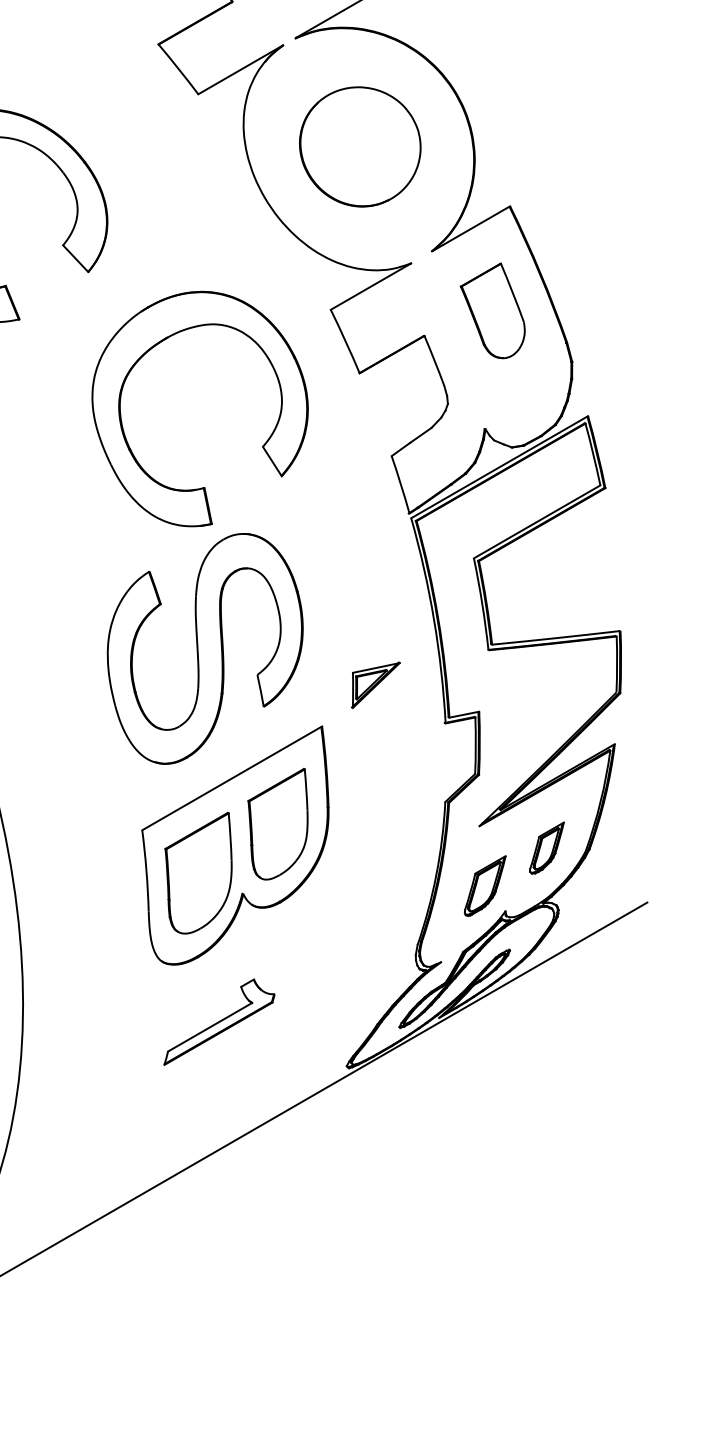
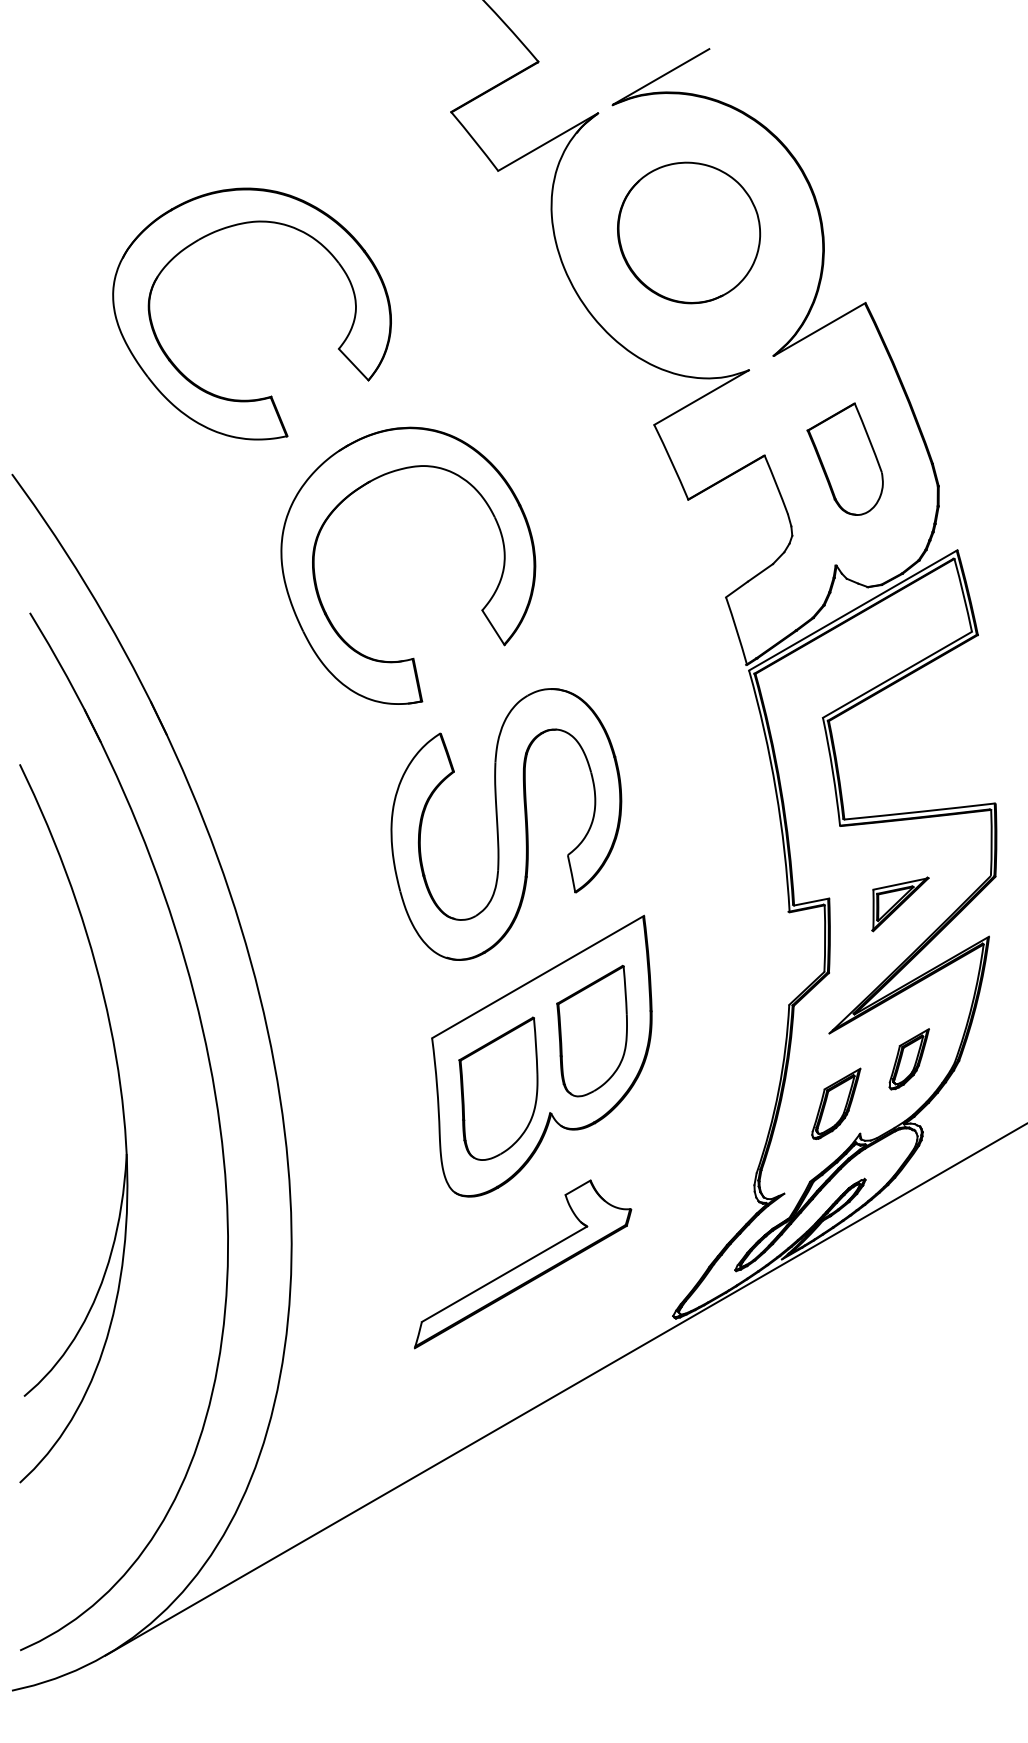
part: (492, 310) -> (844, 458), moved
part: (262, 446) -> (481, 609), moved
part: (375, 685) -> (900, 904), moved
part: (219, 1022) -> (523, 1264), size x1.67

